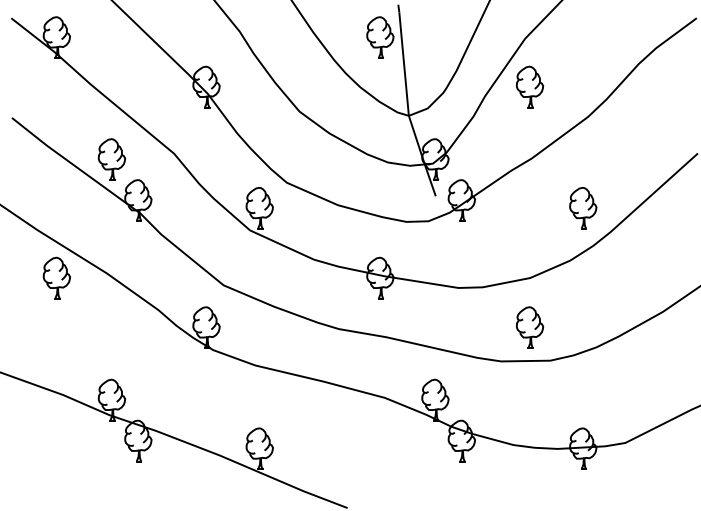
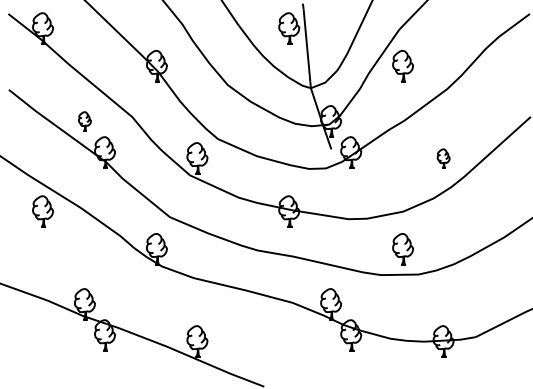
part: (111, 159) -> (84, 121), size x0.6
part: (583, 208) -> (443, 158), size x0.6

